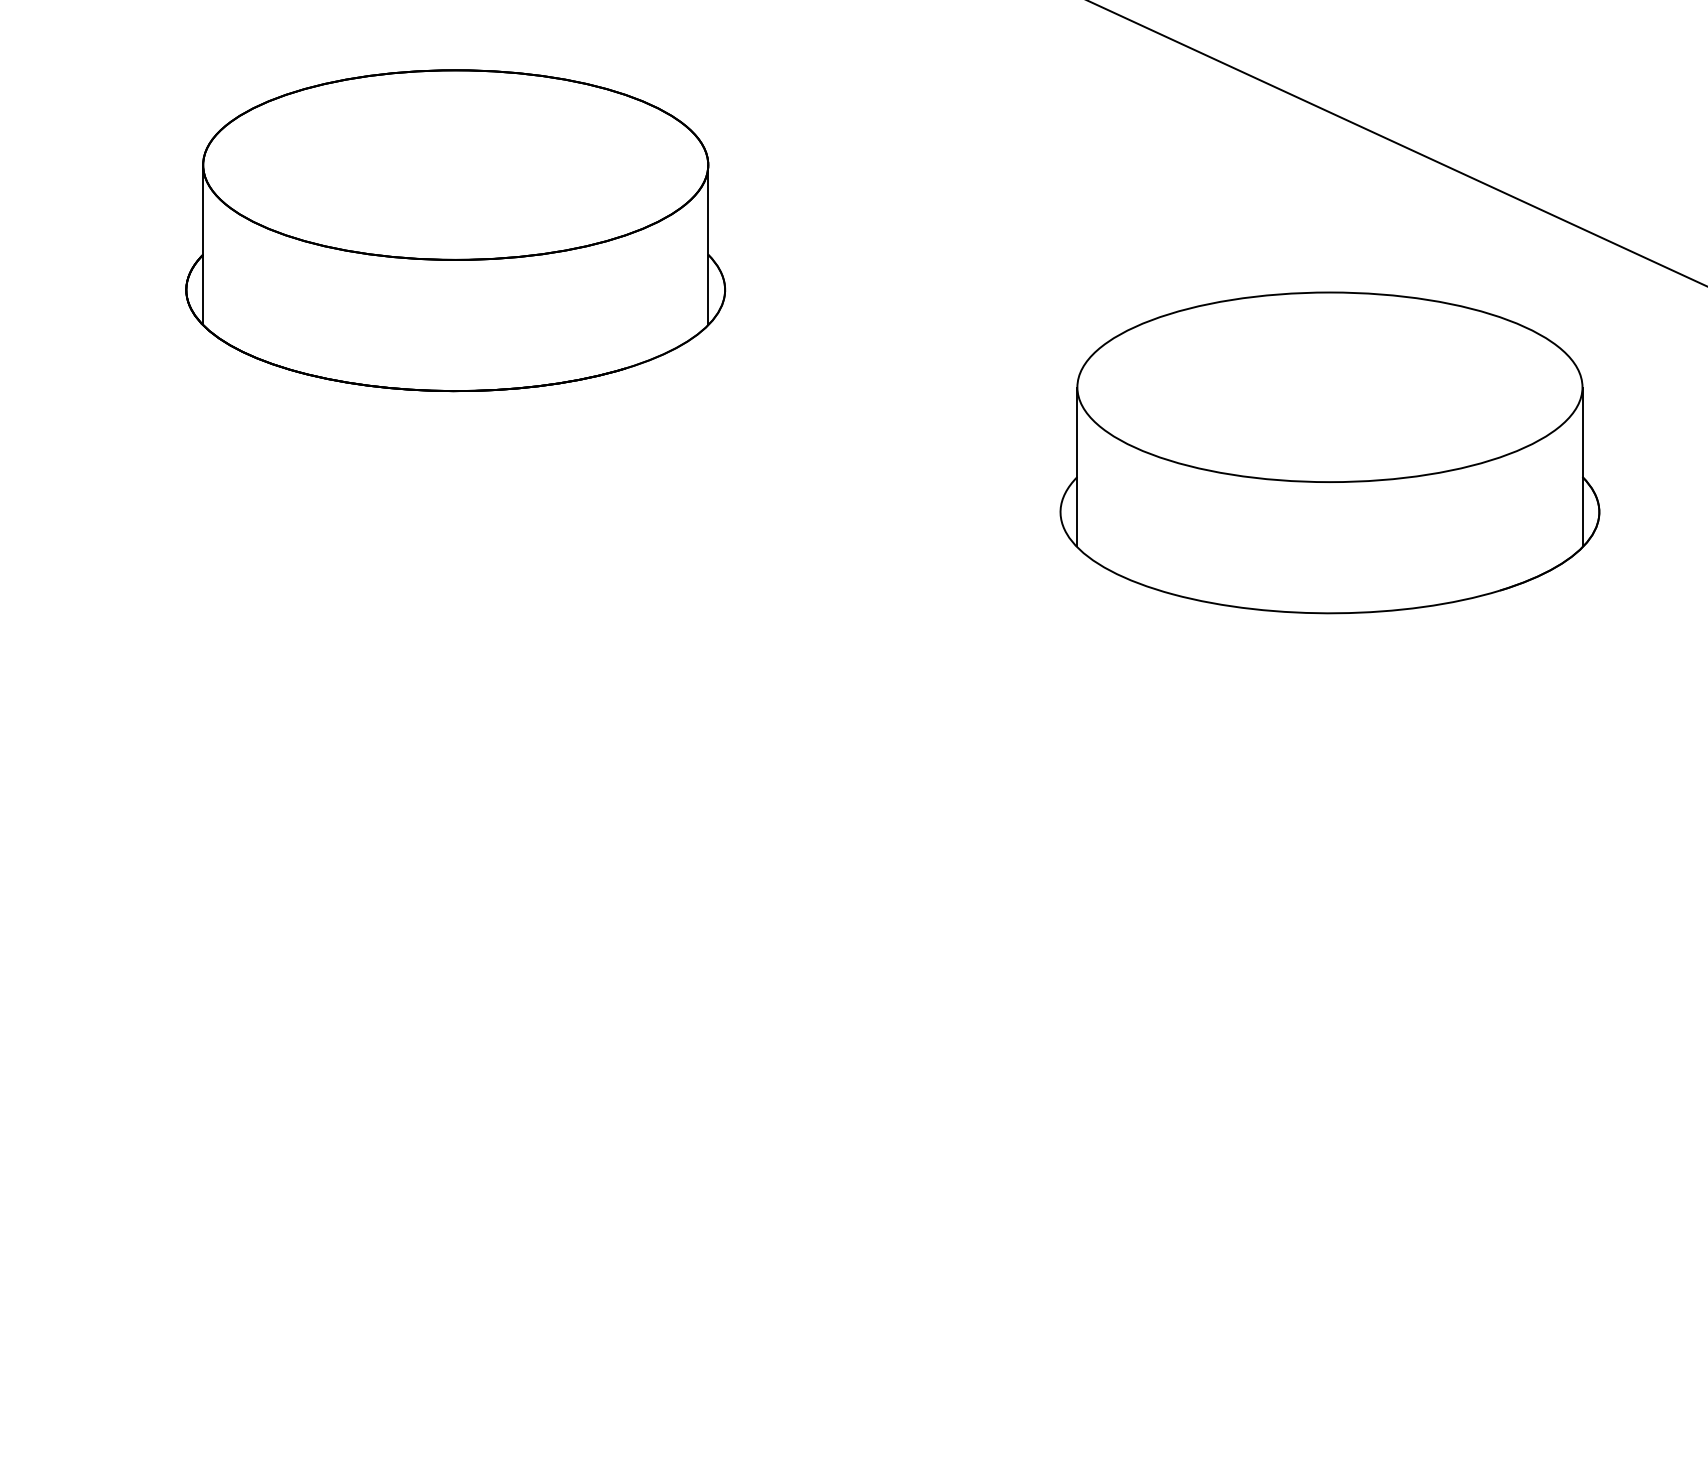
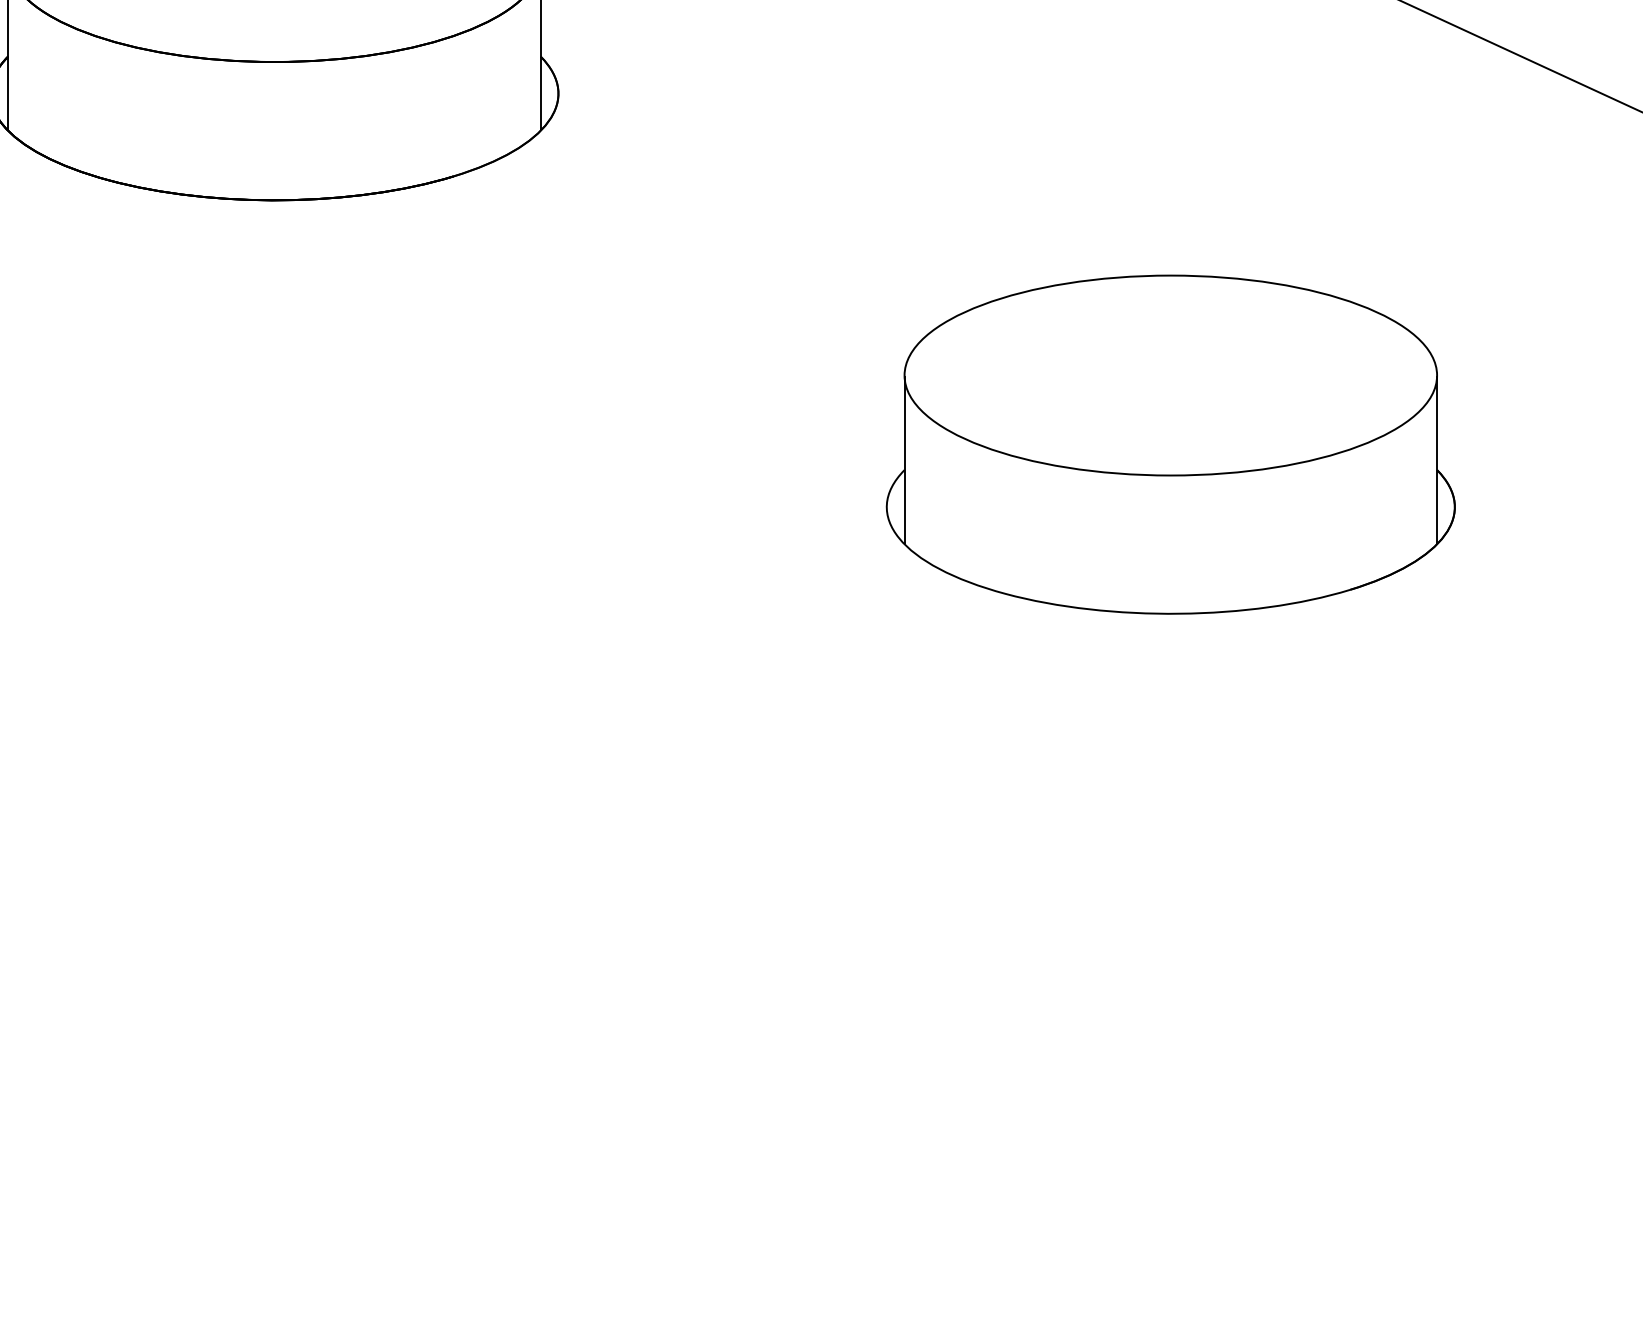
part: (1329, 452) -> (1170, 444), moved

